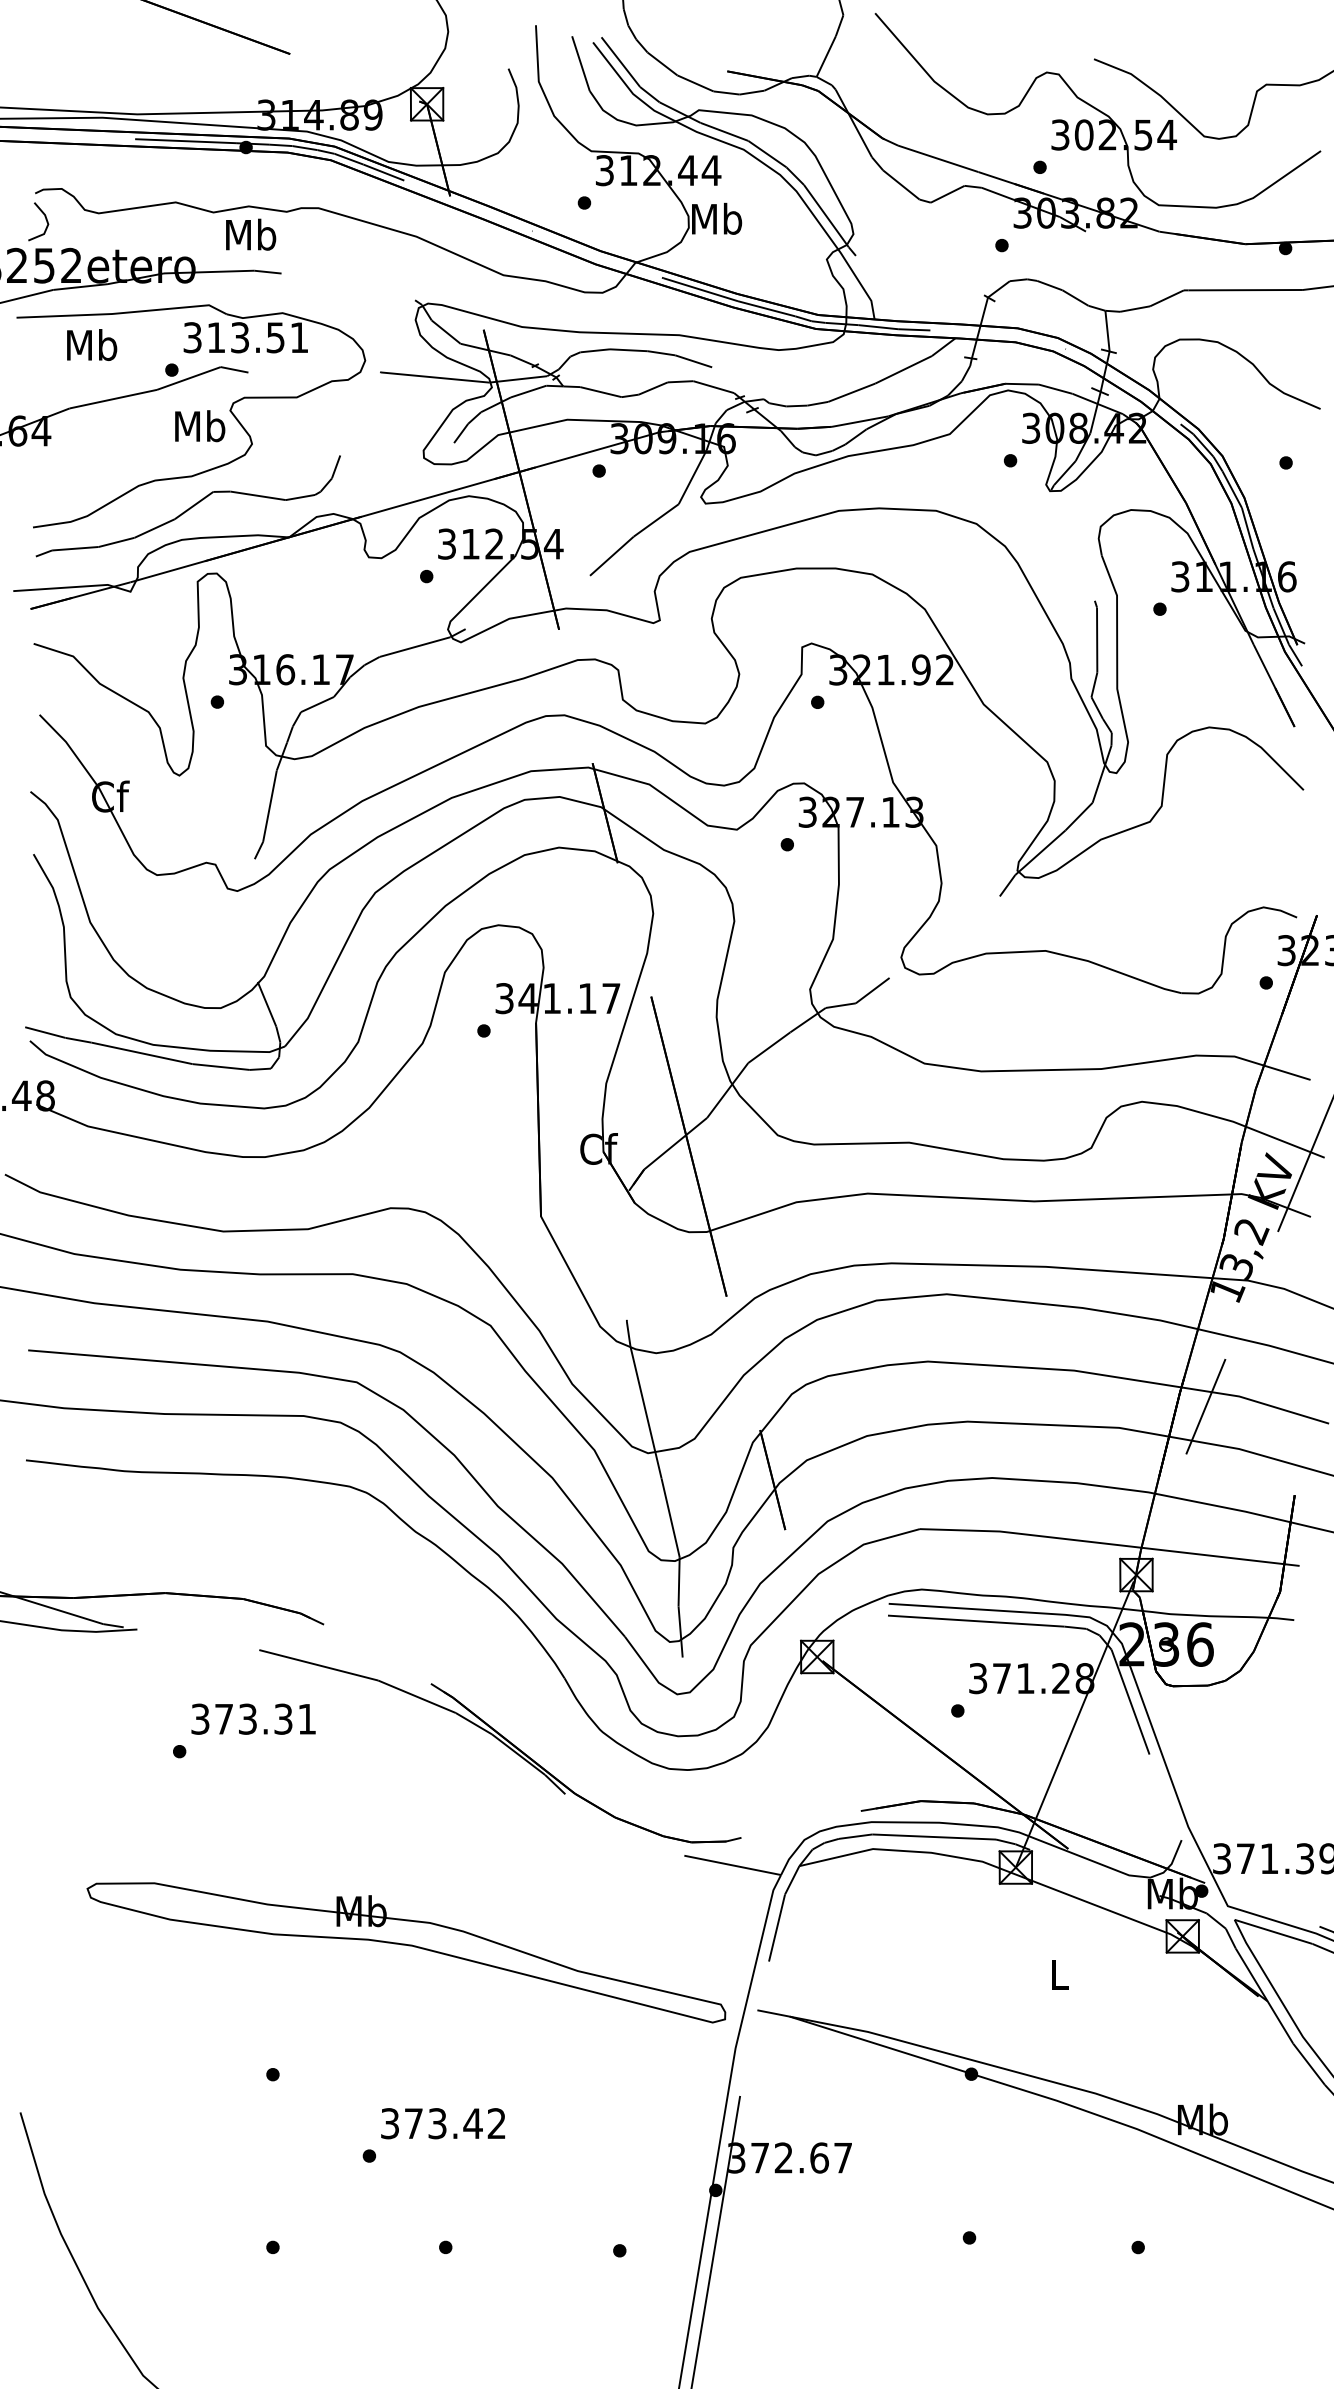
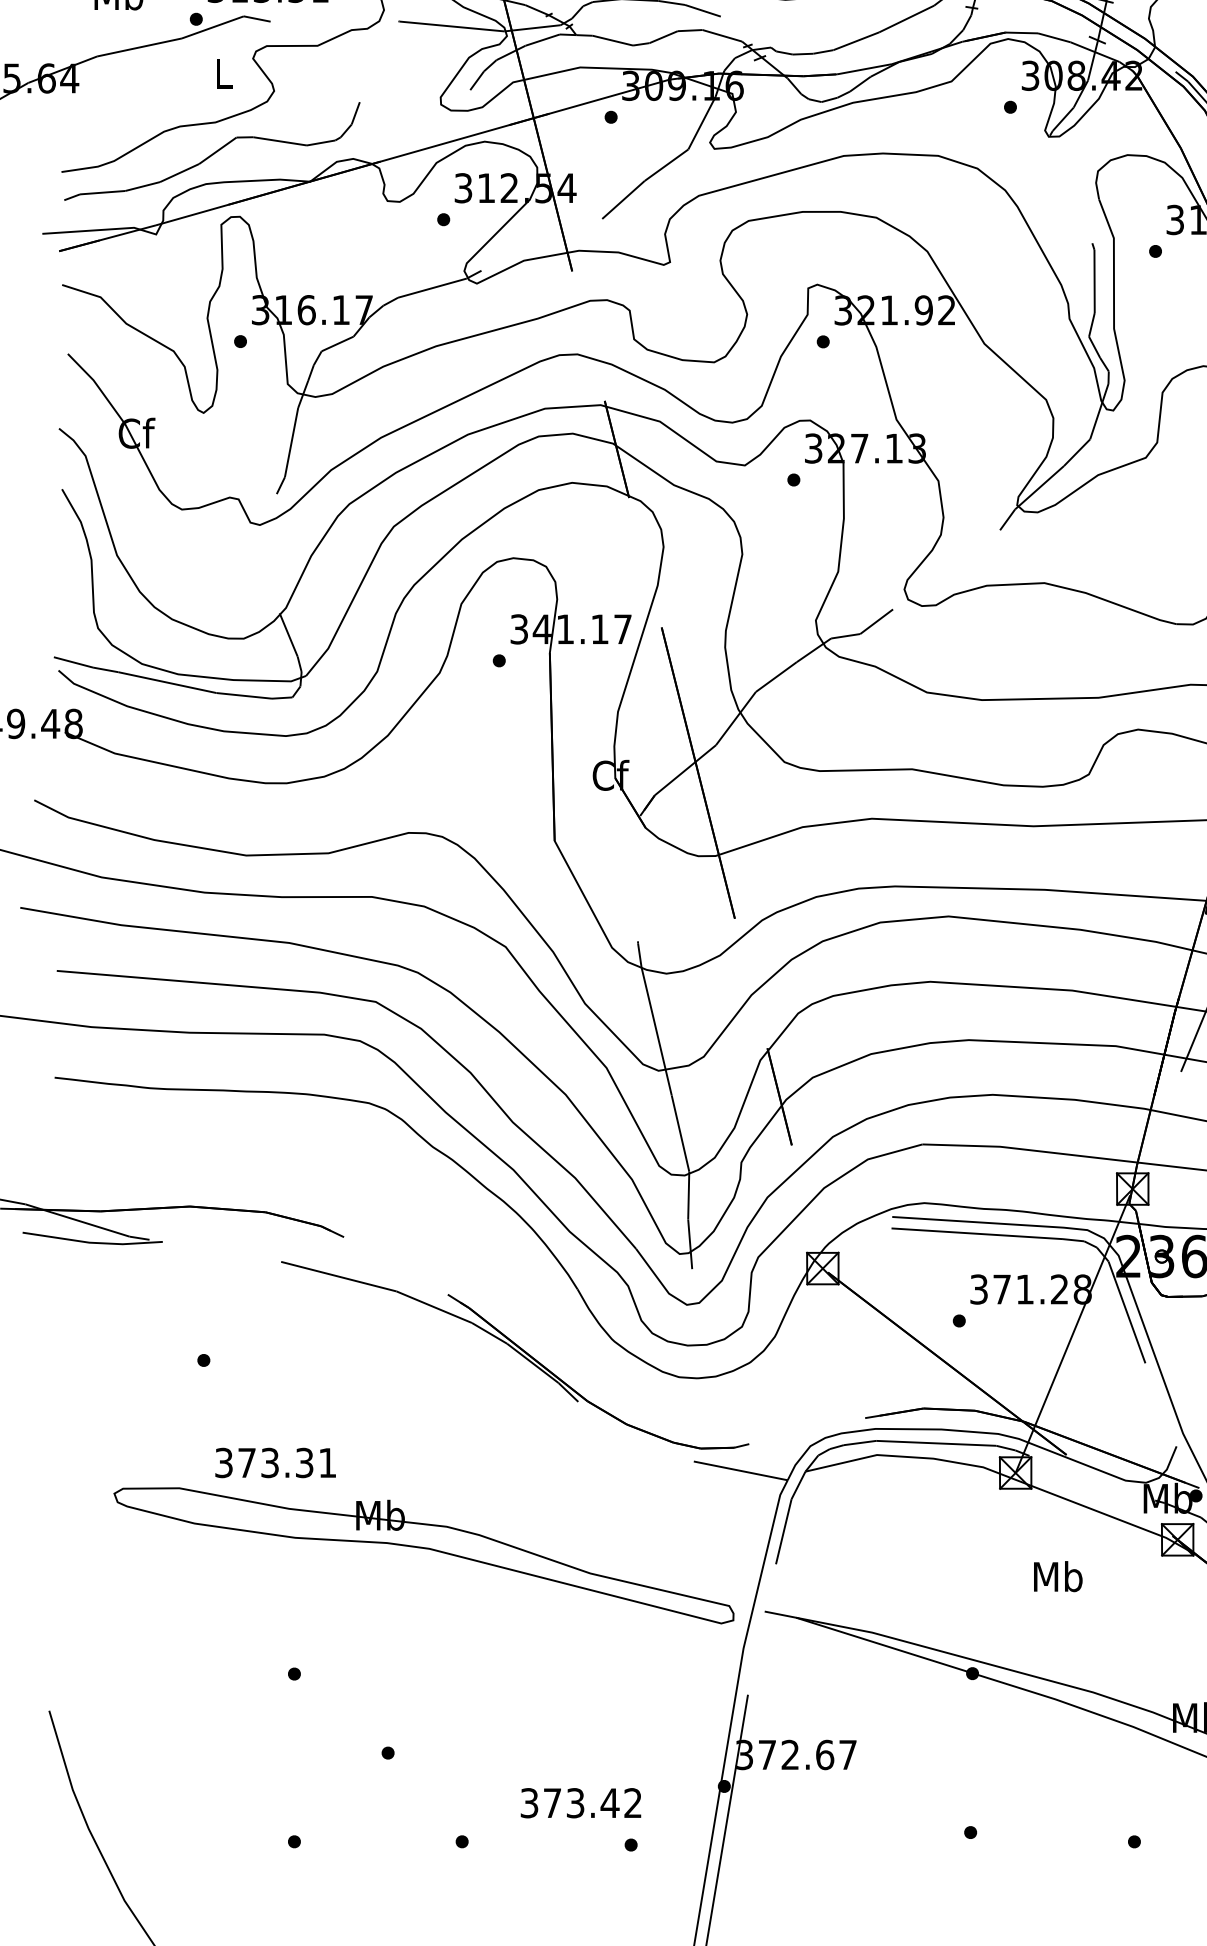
text: (200, 426) -> (224, 74), Mb -> L
text: (253, 1718) -> (275, 1462), moved
text: (1059, 1974) -> (1058, 1576), L -> Mb
text: (442, 2123) -> (580, 1803), moved

